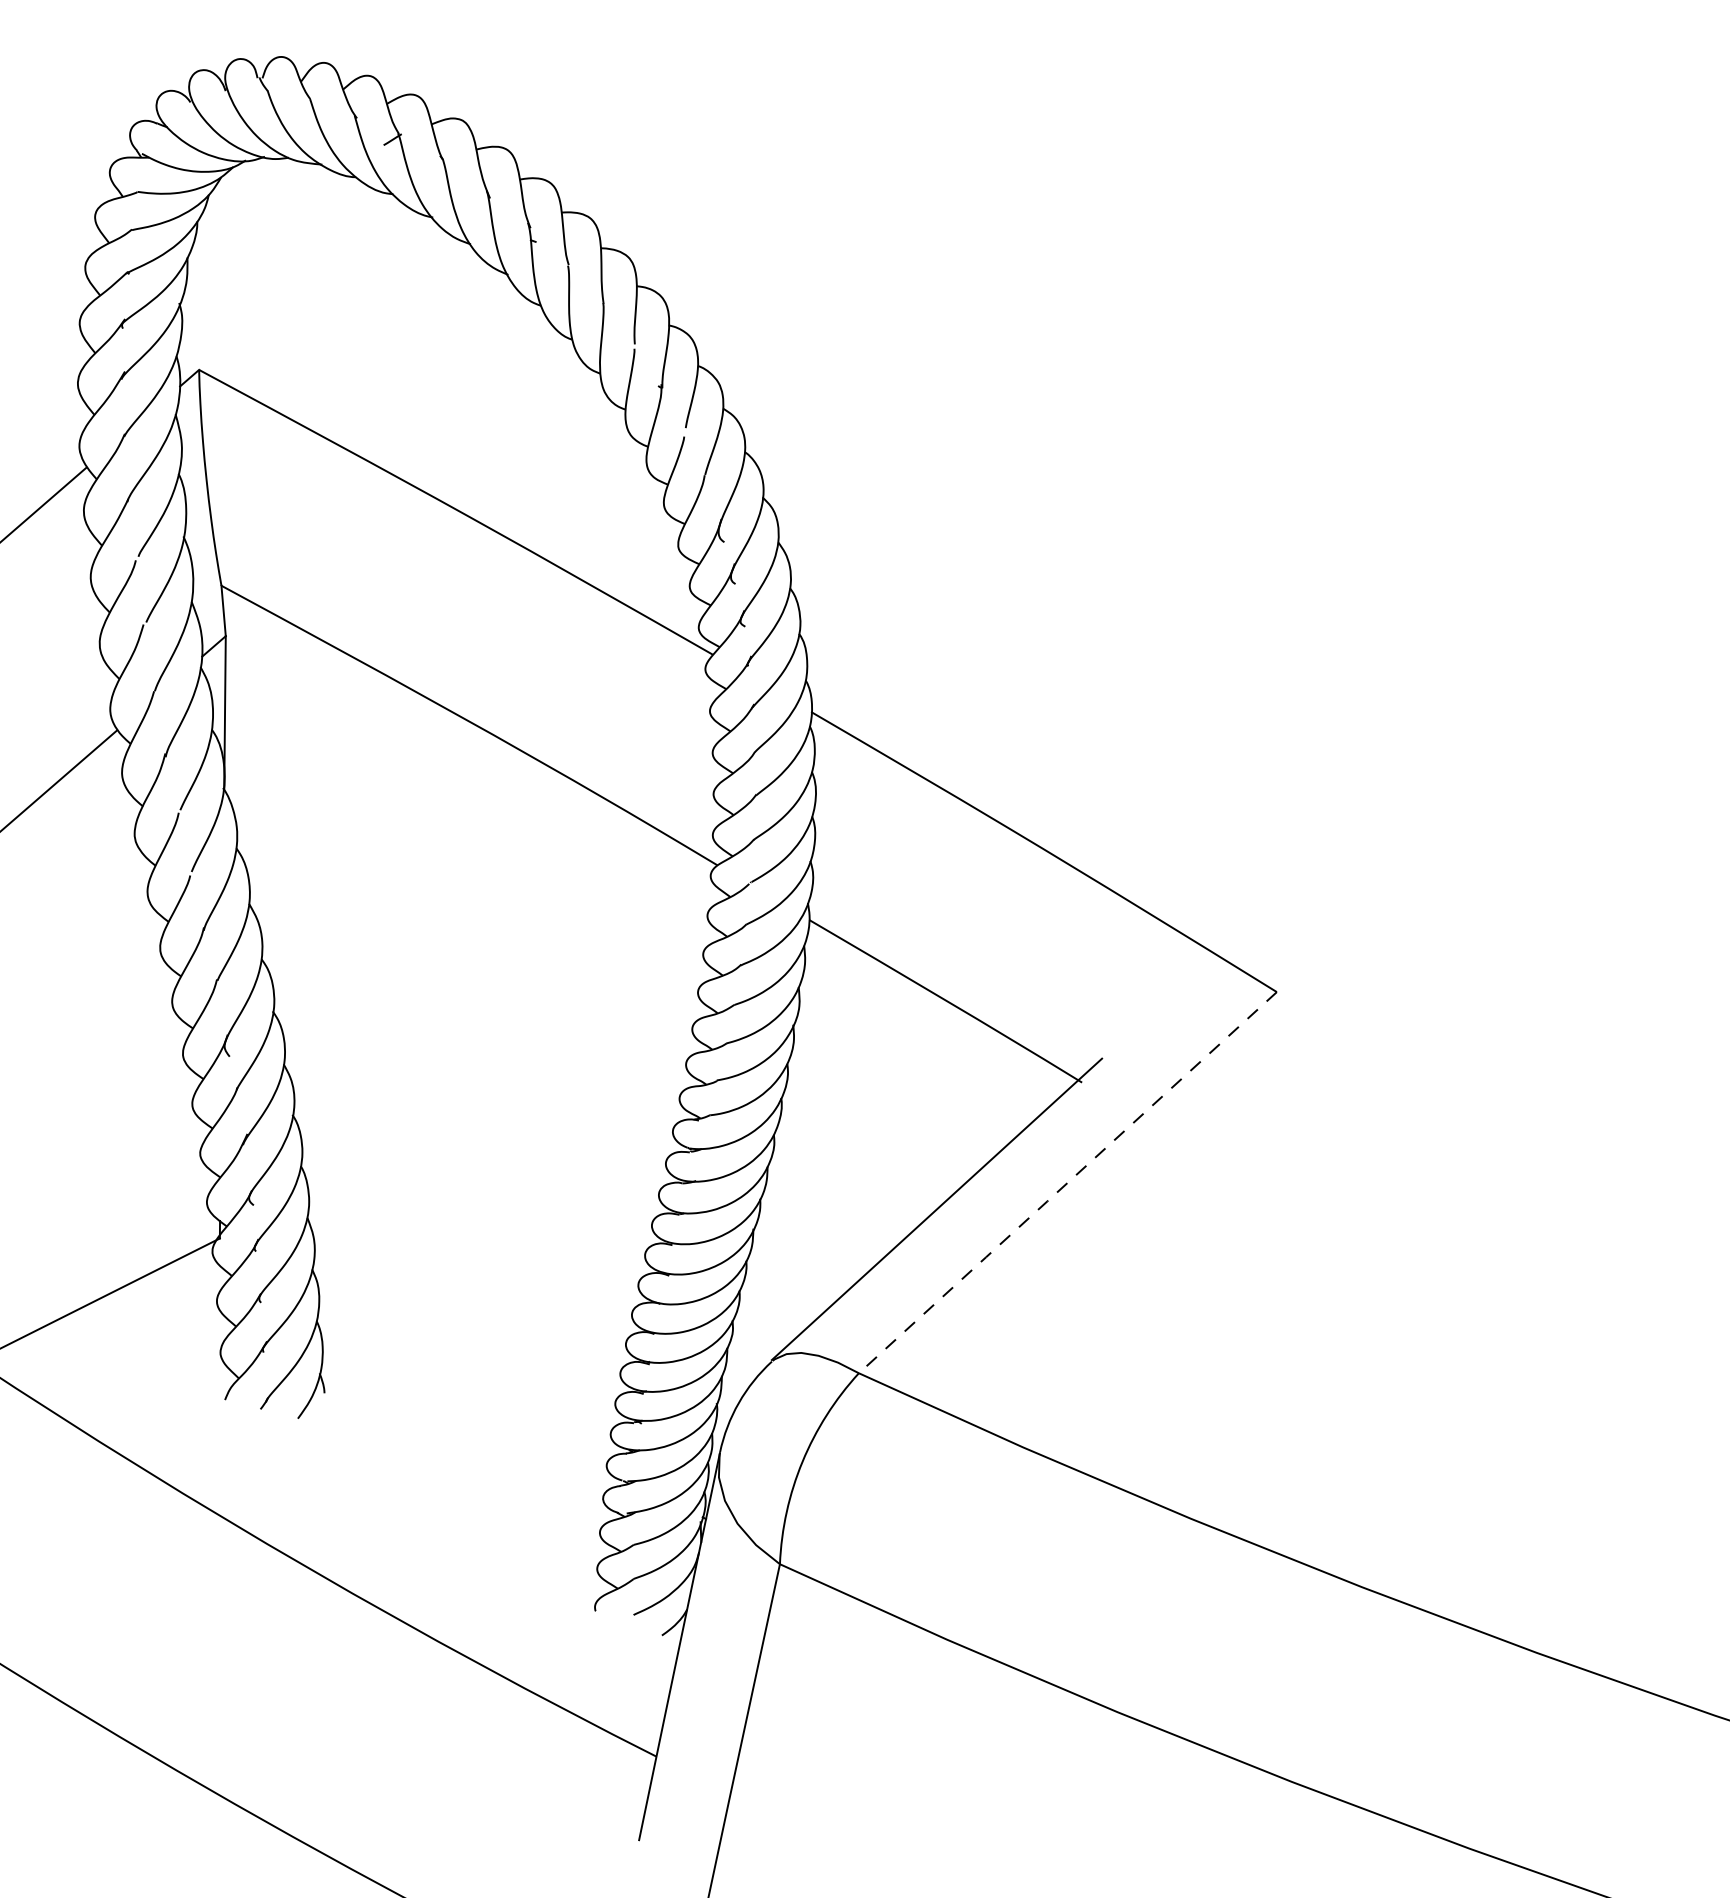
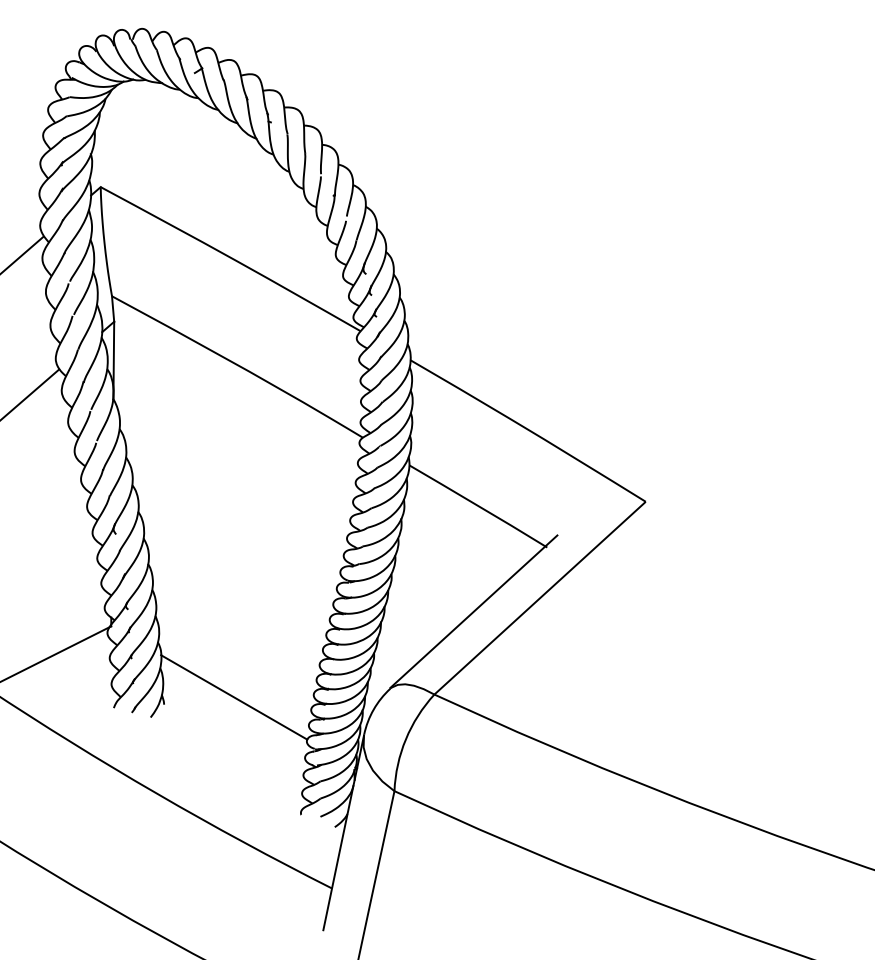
line: (1064, 1185) -> (538, 599), dashed -> solid
line: (463, 1379) -> (234, 697), added

